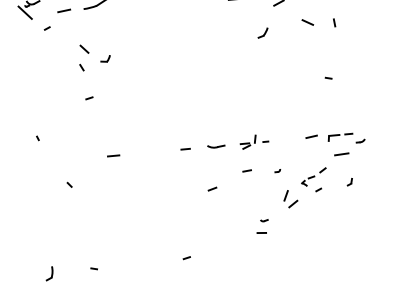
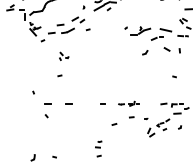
part: (95, 57) -> (64, 56), size x0.6
part: (237, 142) -> (128, 103), size x0.7
line: (68, 158) -> (47, 103), added
part: (262, 226) -> (98, 144), moved

